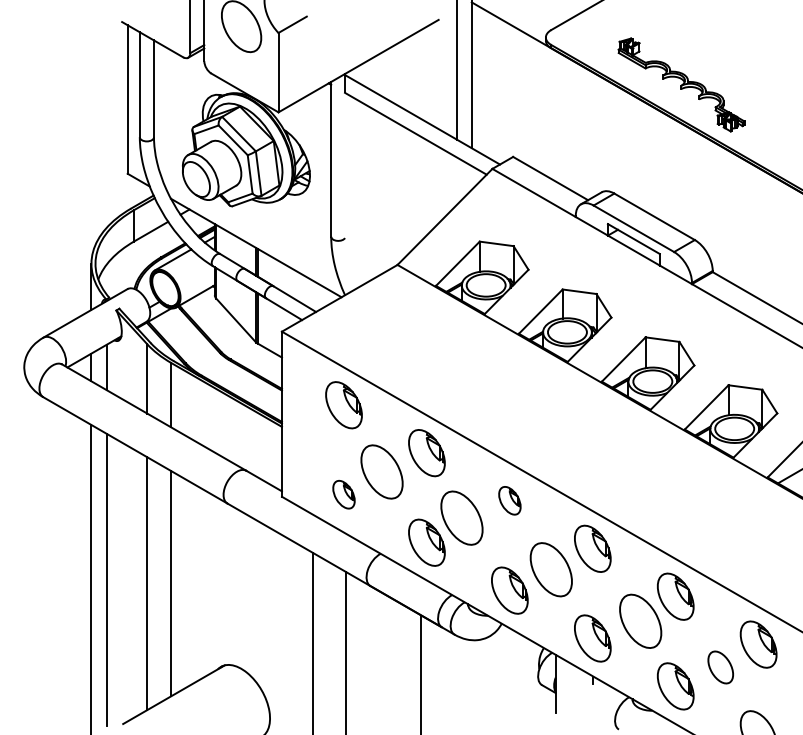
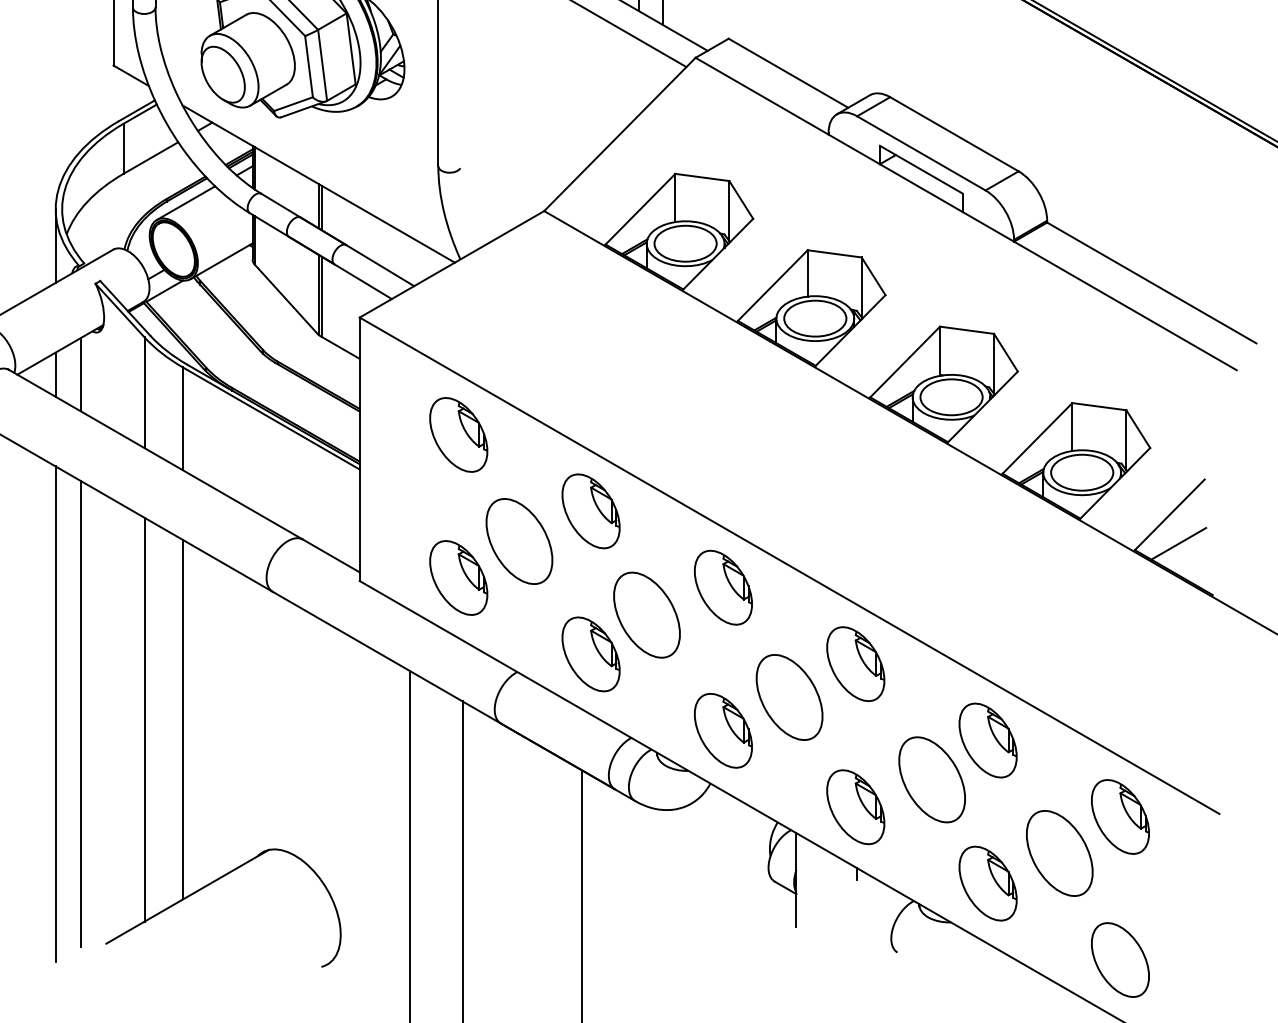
part: (343, 494) -> (457, 577), size x1.67
part: (509, 500) -> (722, 586), size x1.67
part: (720, 667) -> (1059, 853), size x1.67

